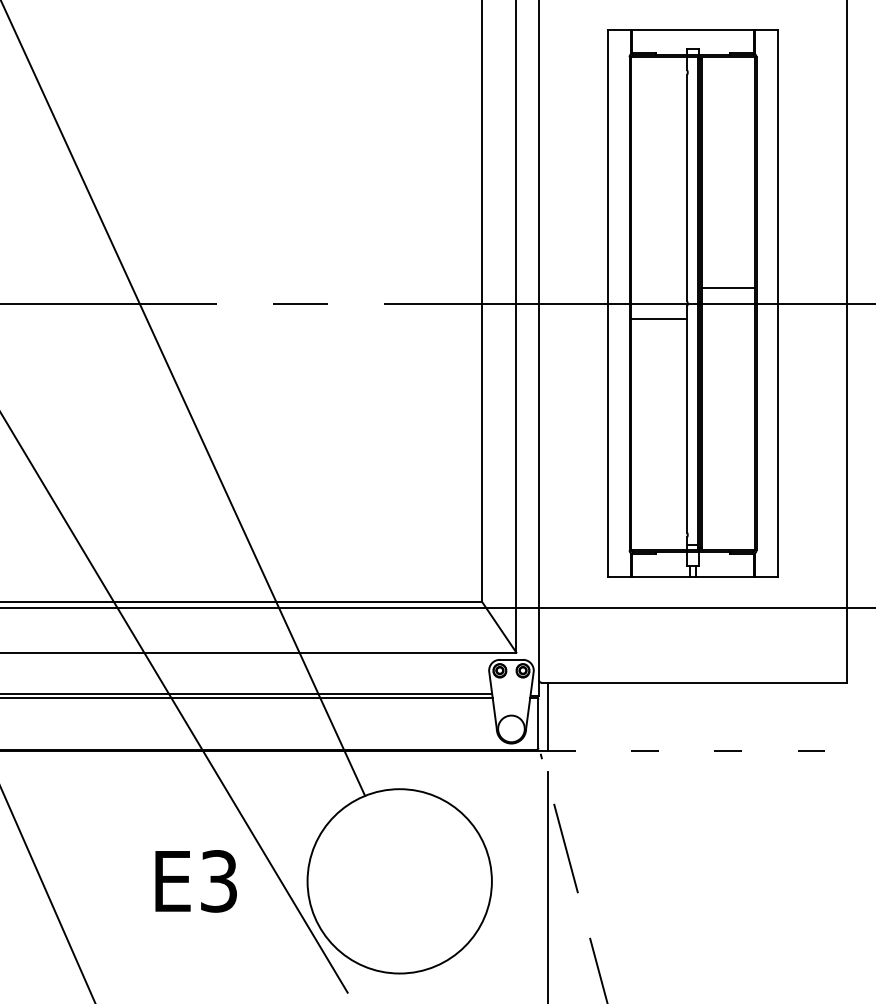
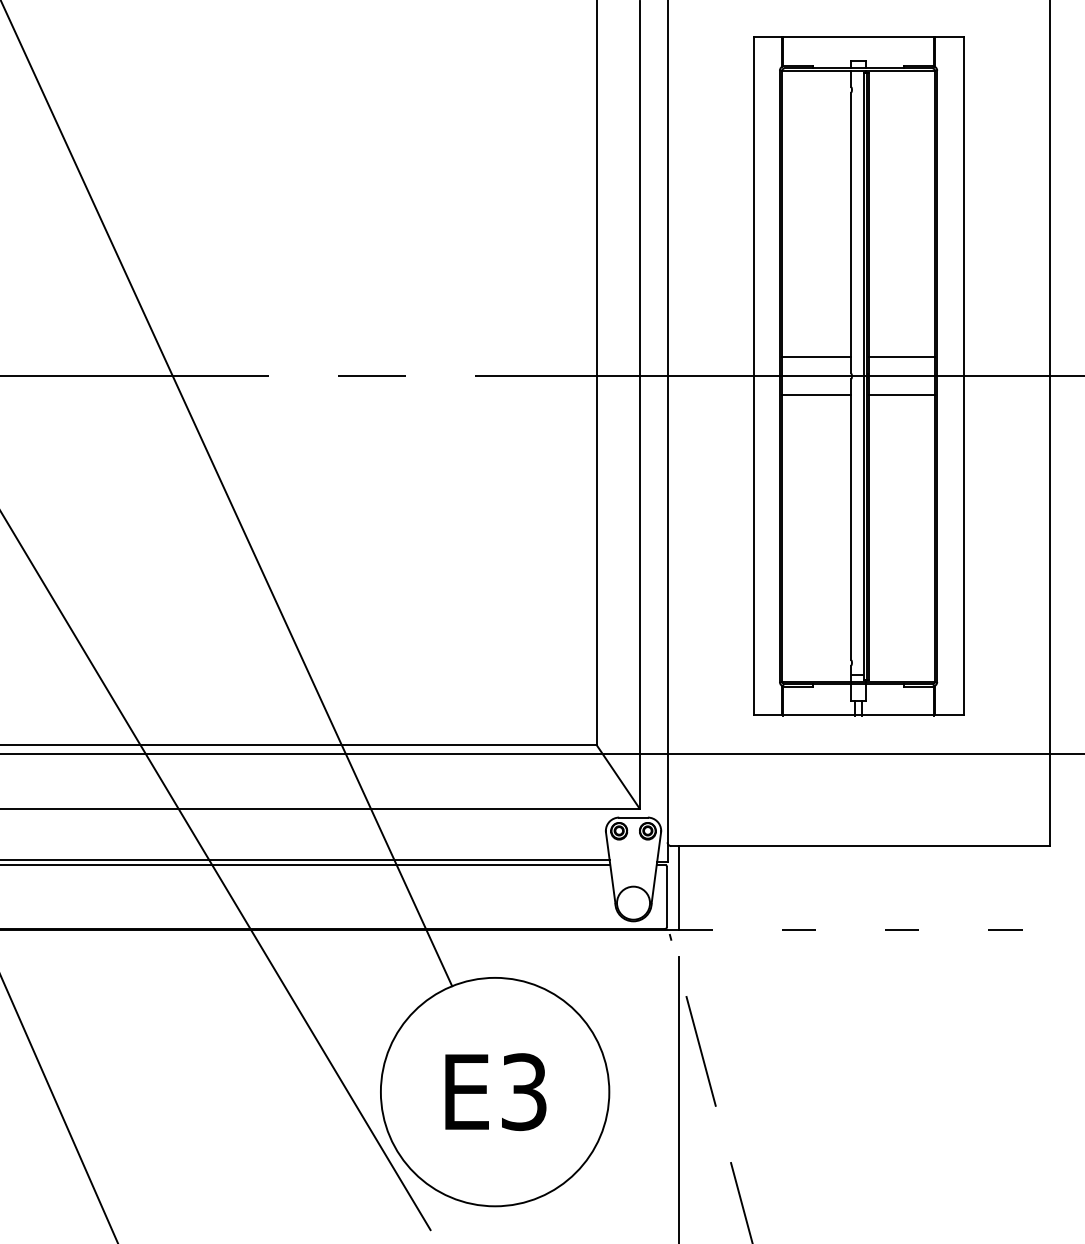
line: (659, 288) -> (816, 357), added
line: (727, 319) -> (901, 395), added
text: (195, 881) -> (495, 1092), moved

